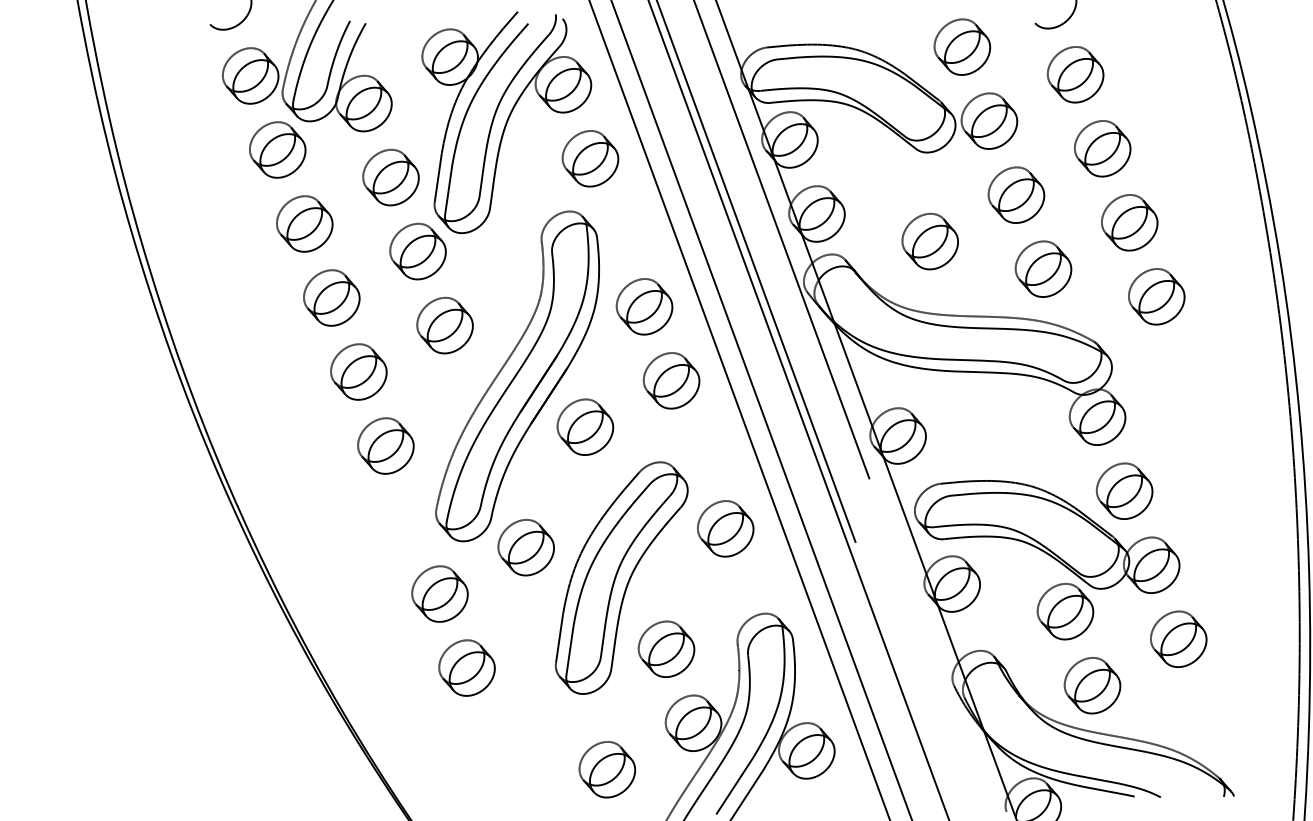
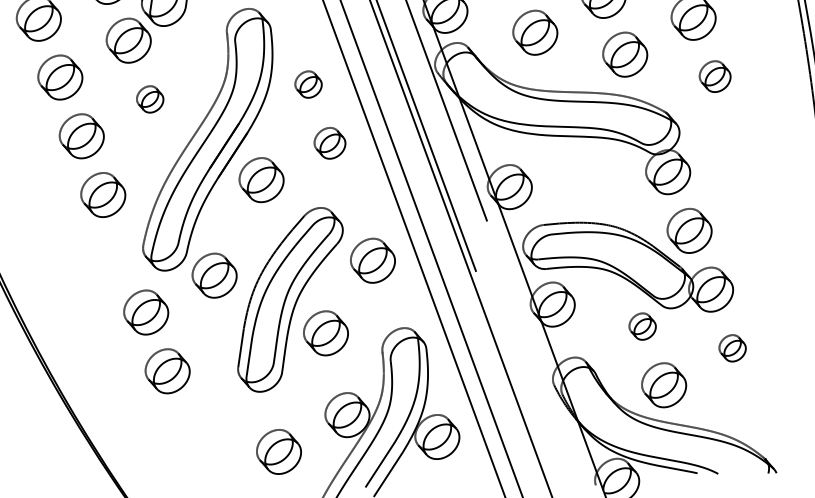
part: (1156, 296) -> (714, 76), size x0.7
part: (644, 306) -> (308, 84), size x0.6
part: (444, 325) -> (149, 99), size x0.6
part: (671, 380) -> (329, 143), size x0.7
part: (1065, 611) -> (642, 326), size x0.6
part: (1178, 638) -> (732, 347), size x0.6
part: (666, 648) -> (325, 332), moved

